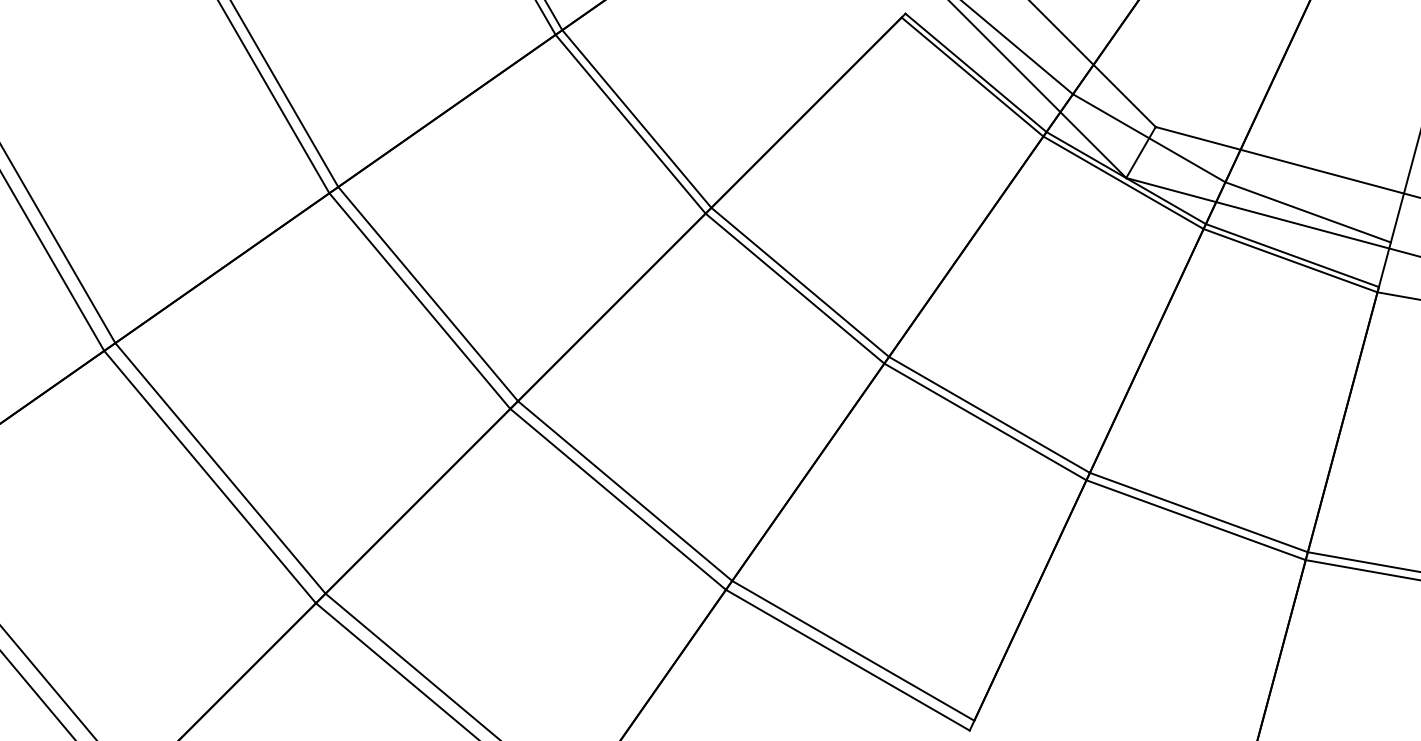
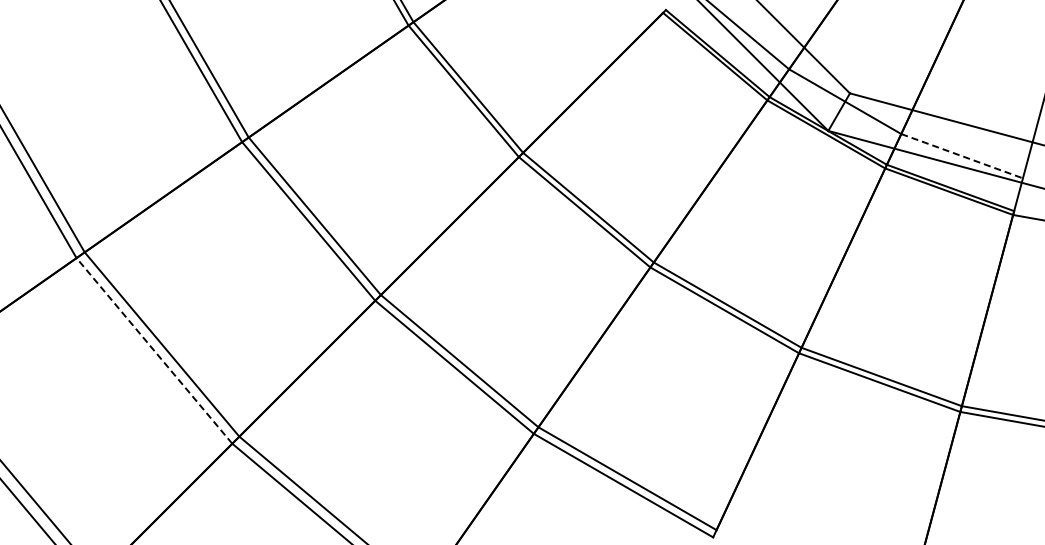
line: (1308, 212) -> (962, 156), solid -> dashed
line: (210, 476) -> (154, 350), solid -> dashed

